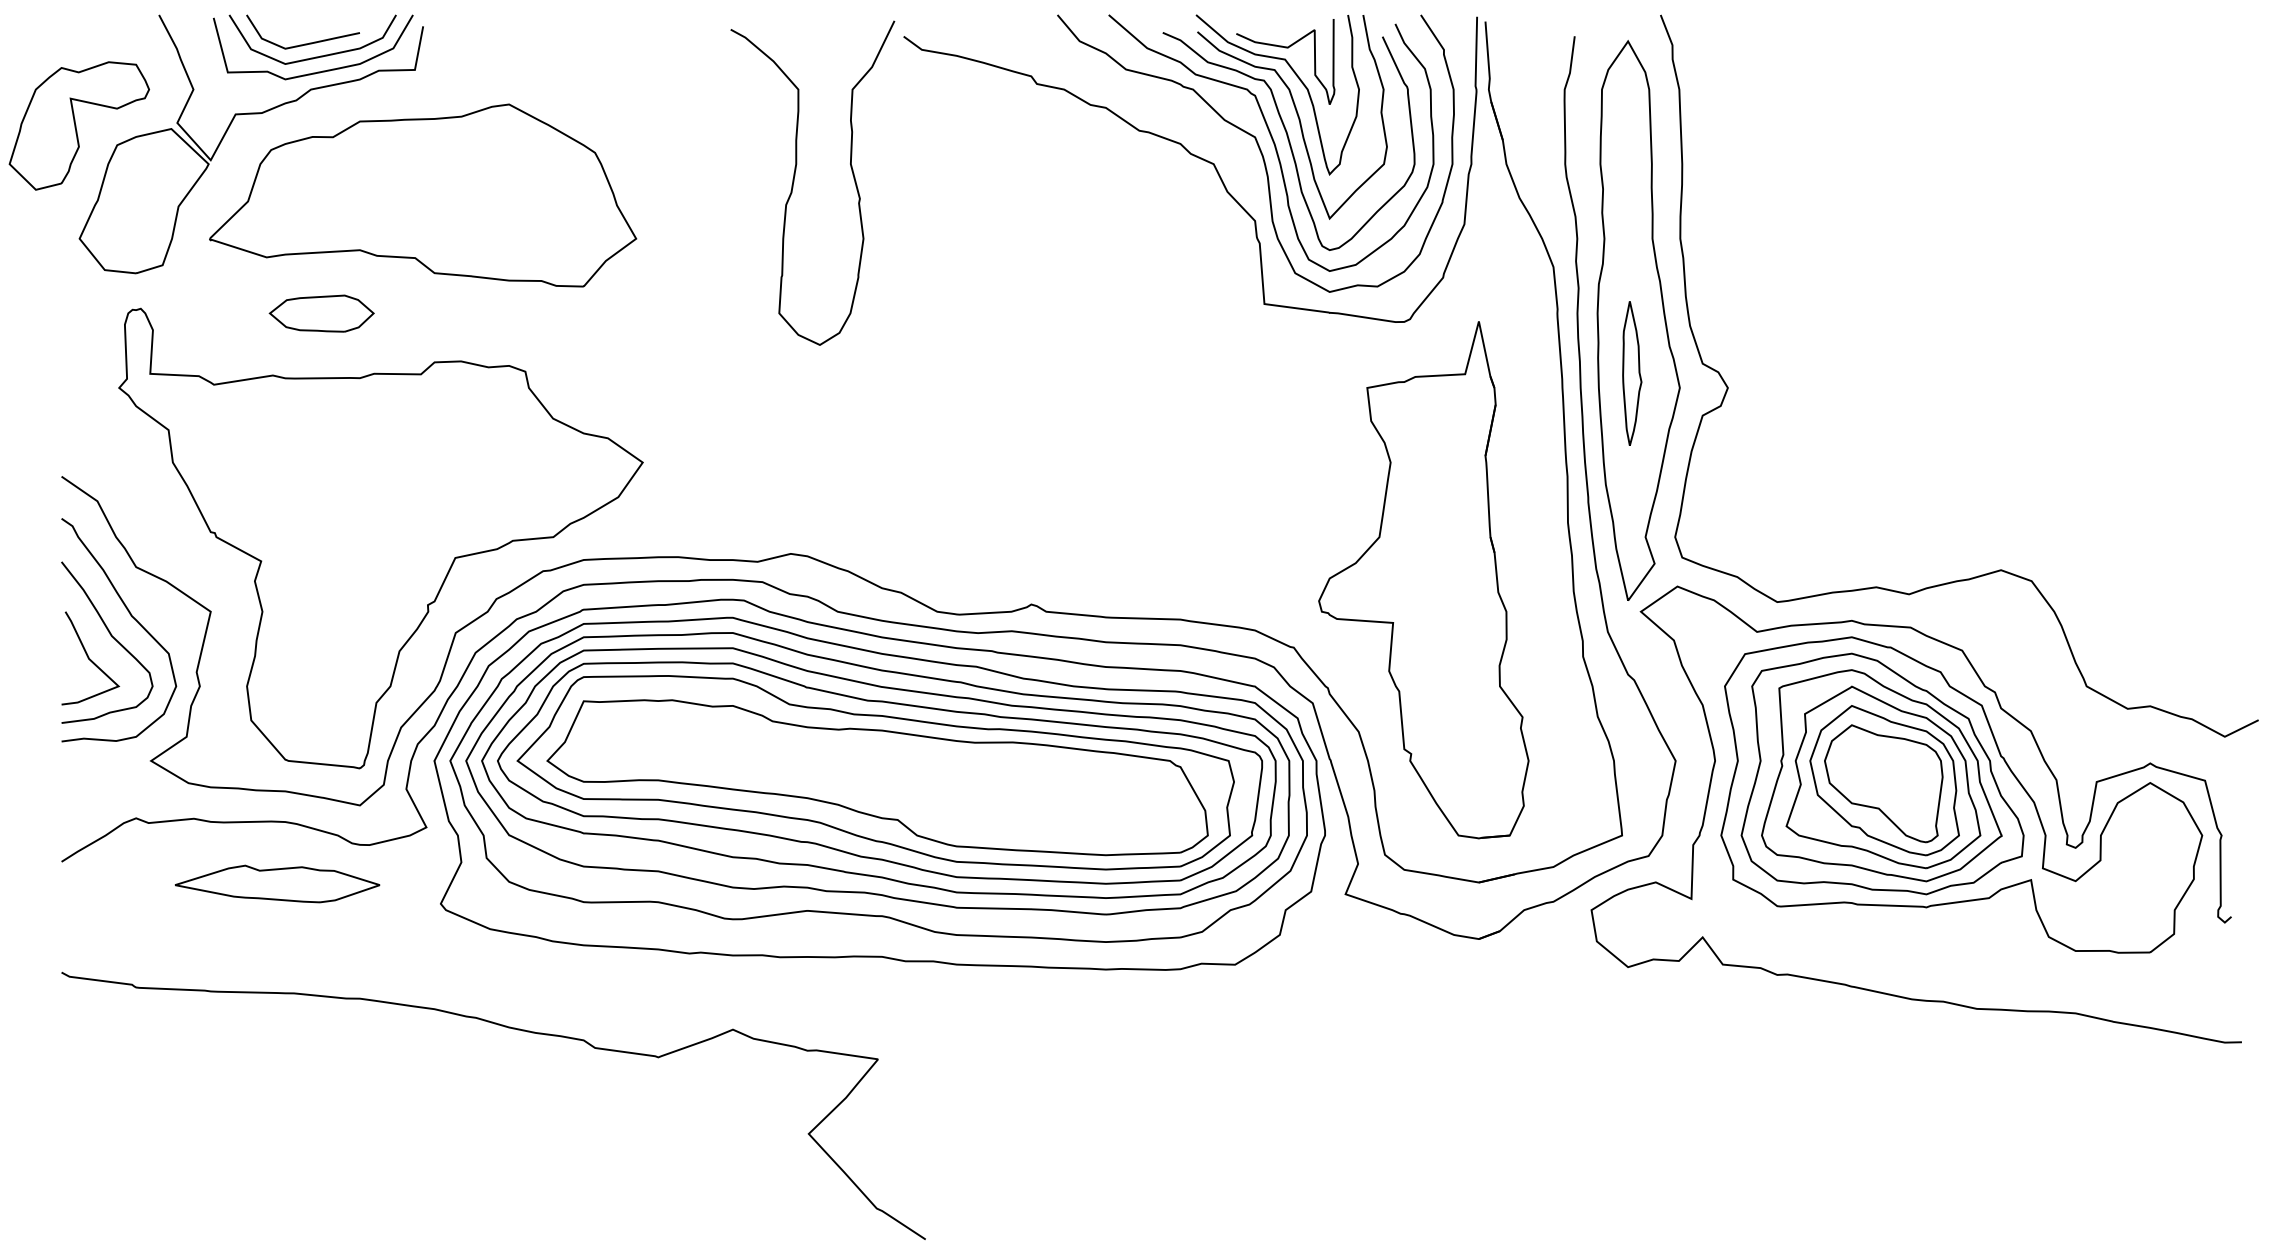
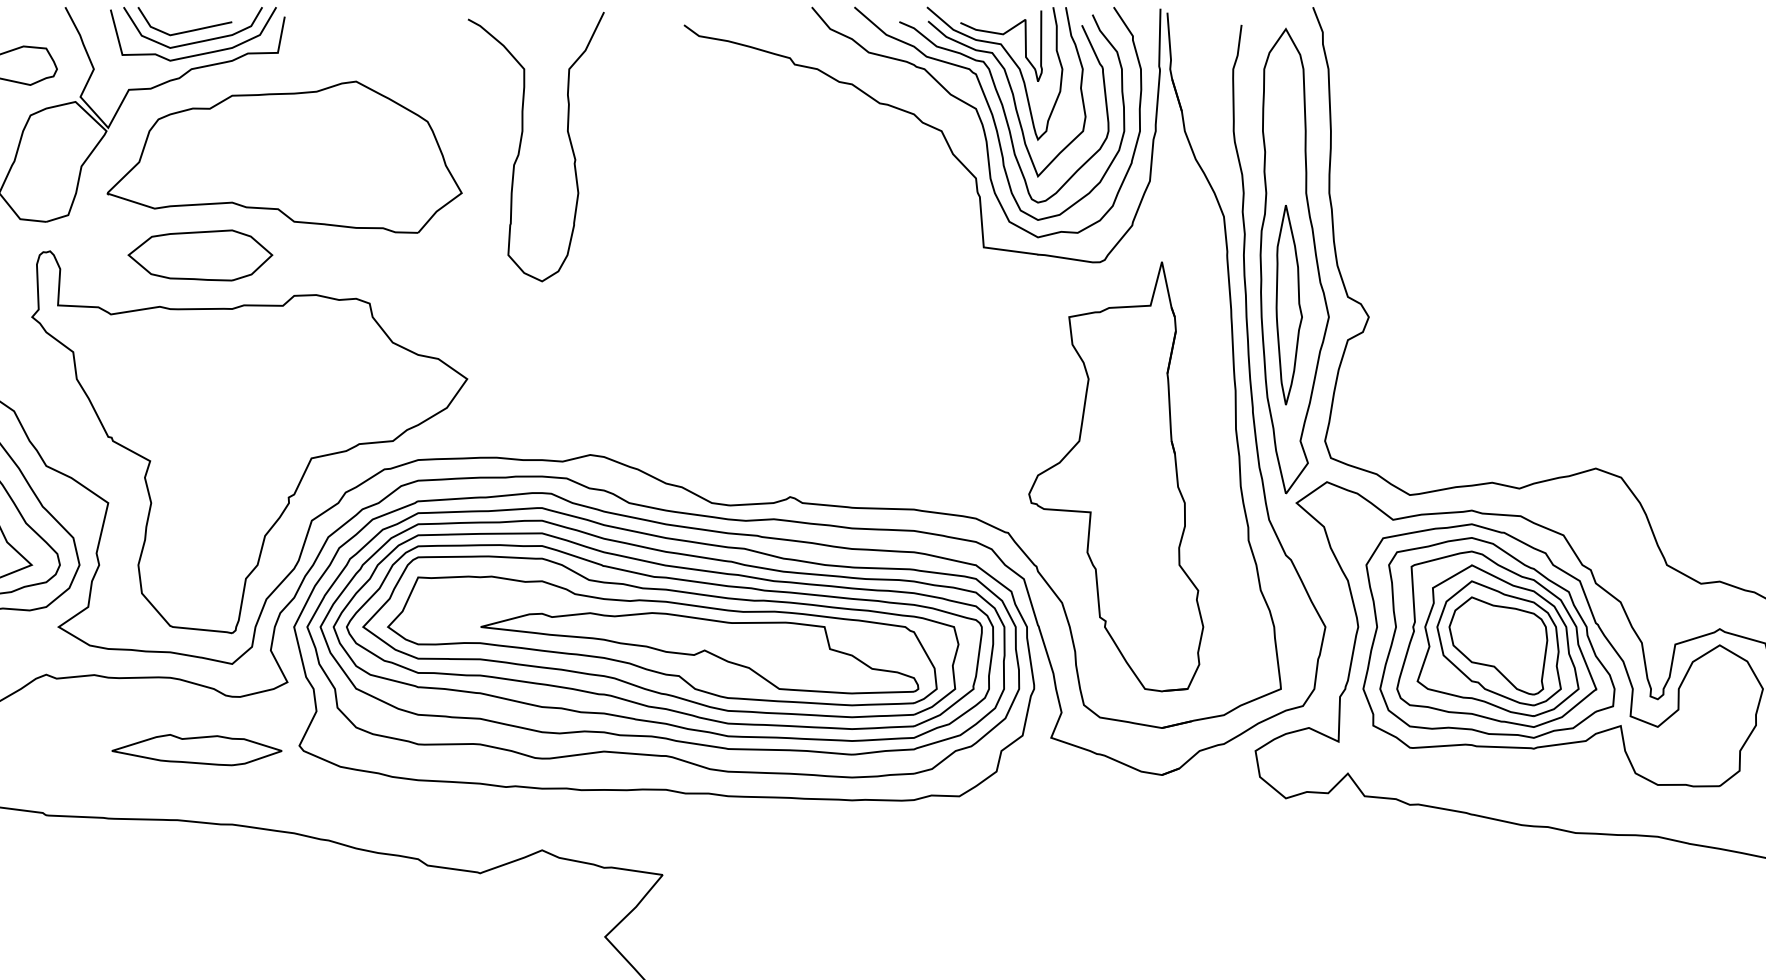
curve: (794, 182) -> (521, 146), moved
part: (321, 313) -> (200, 255), size x1.67
part: (1632, 373) -> (1289, 305), size x1.67
part: (922, 792) -> (699, 653), added
part: (277, 883) -> (196, 749), moved

